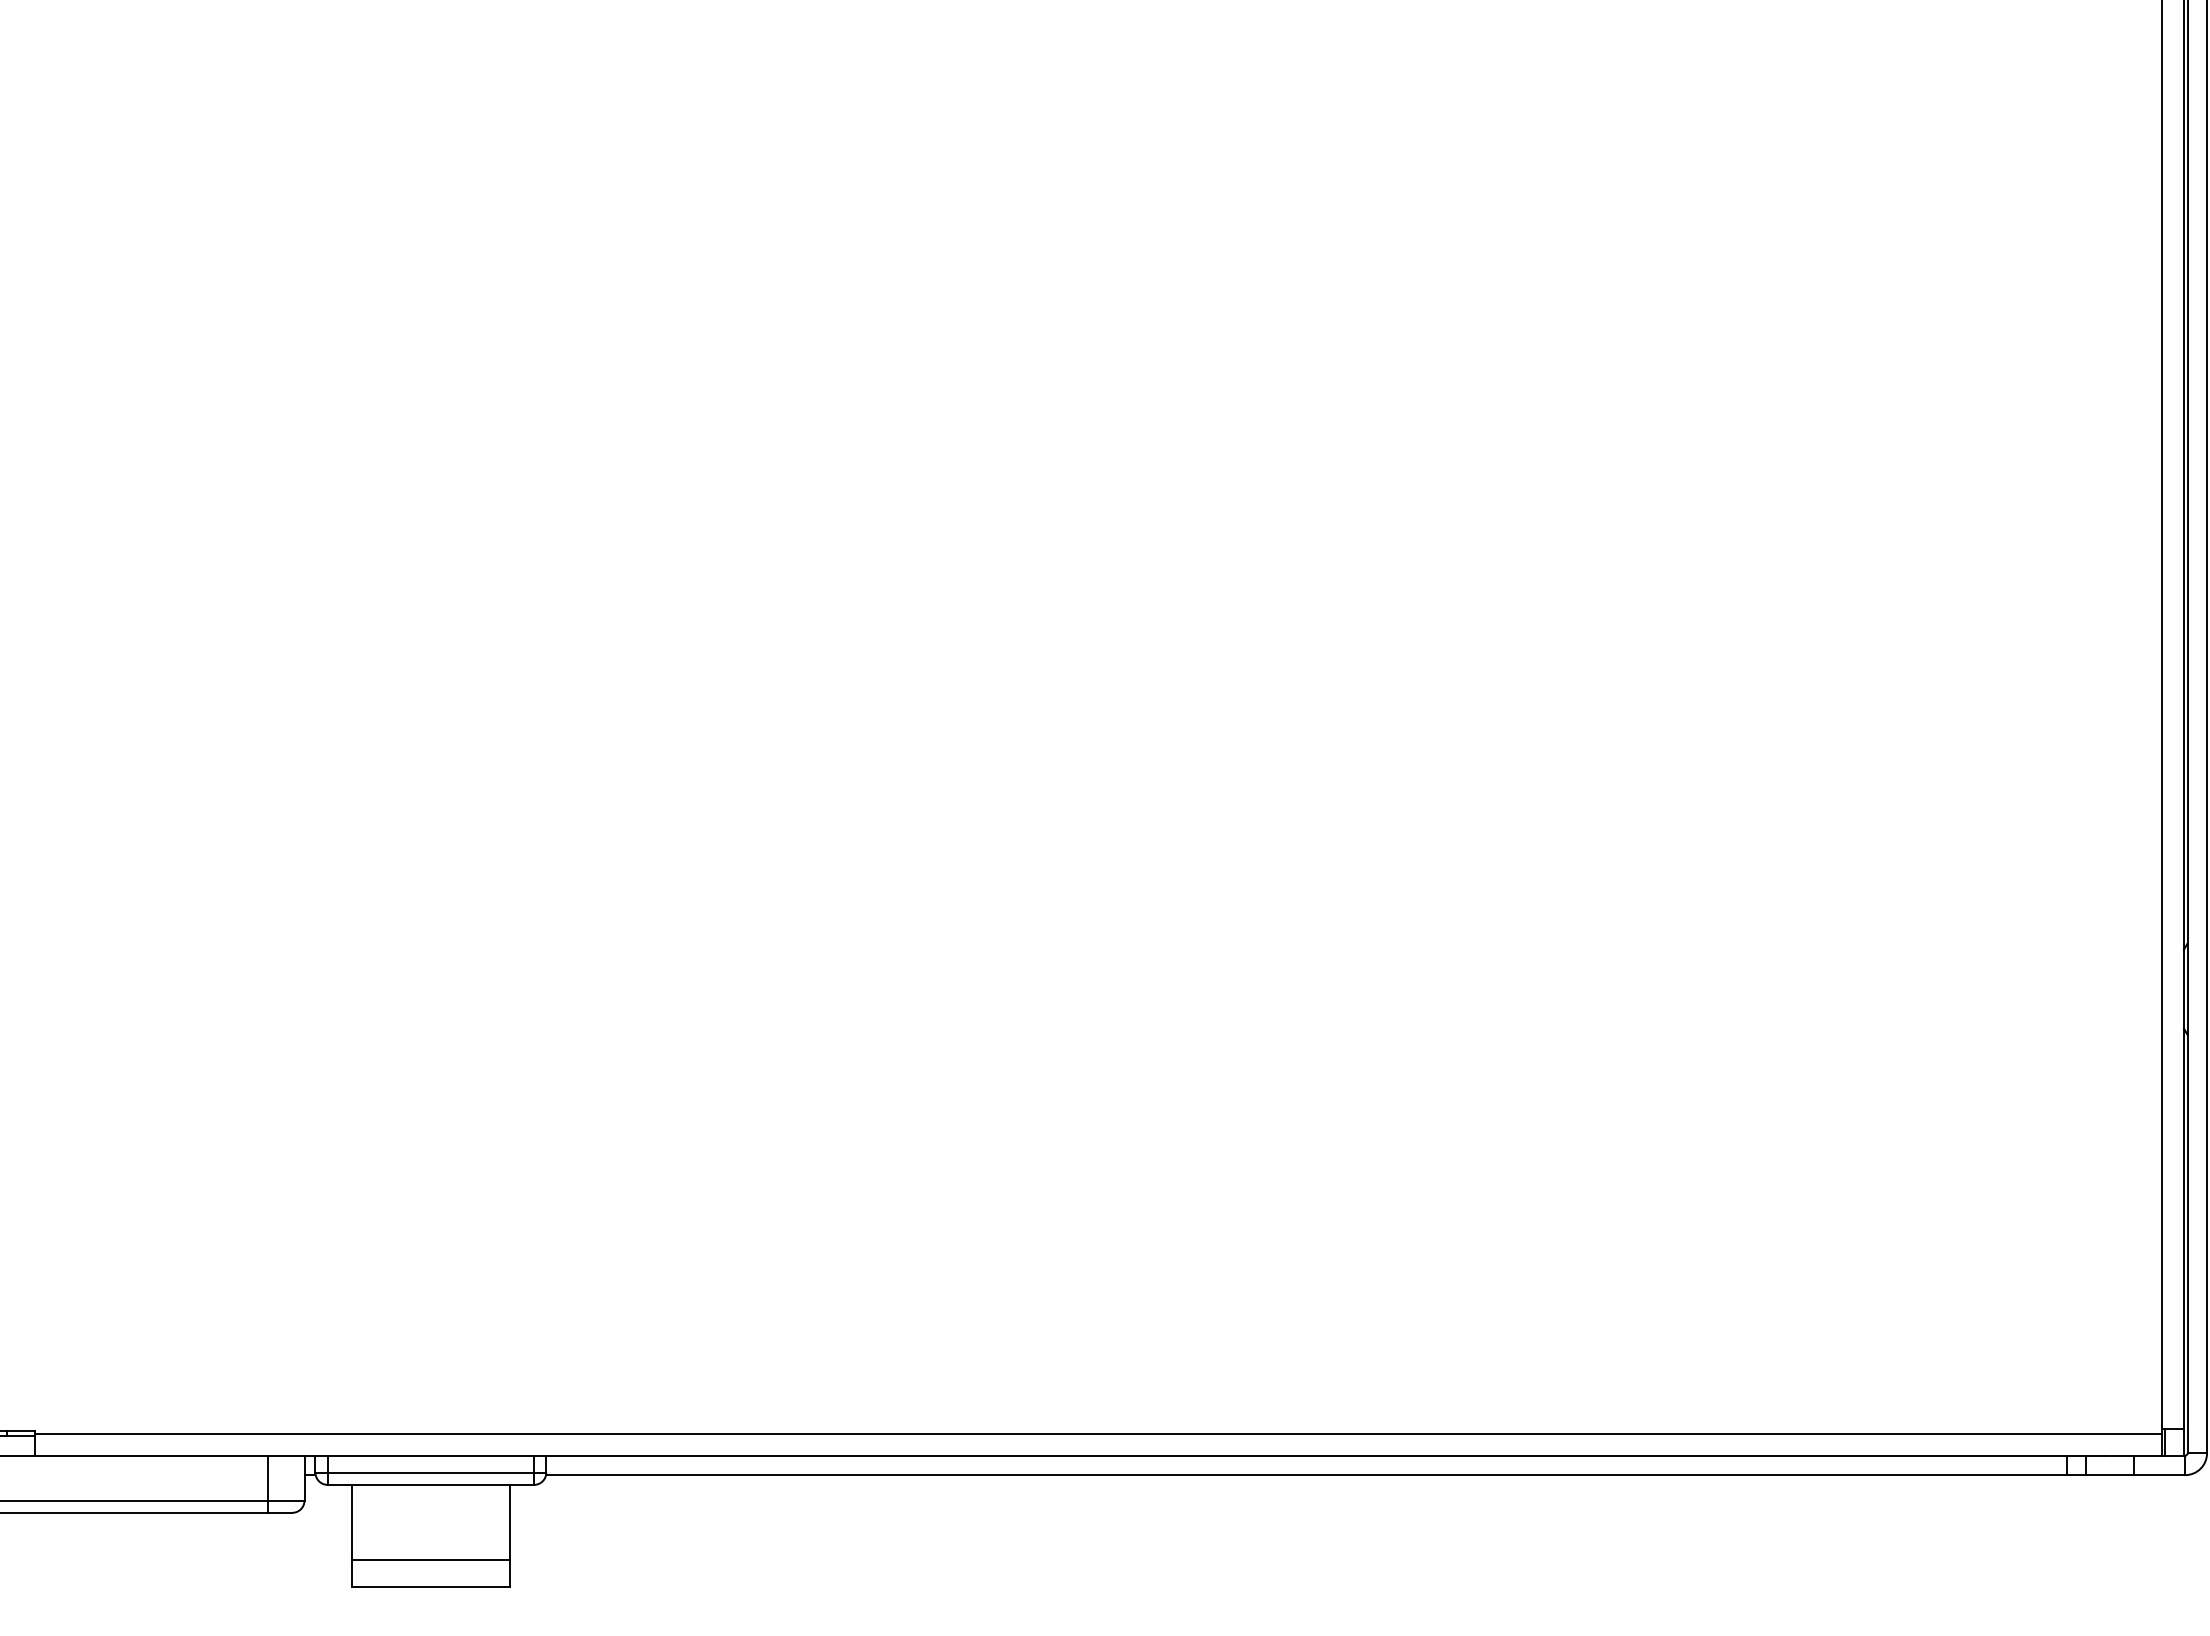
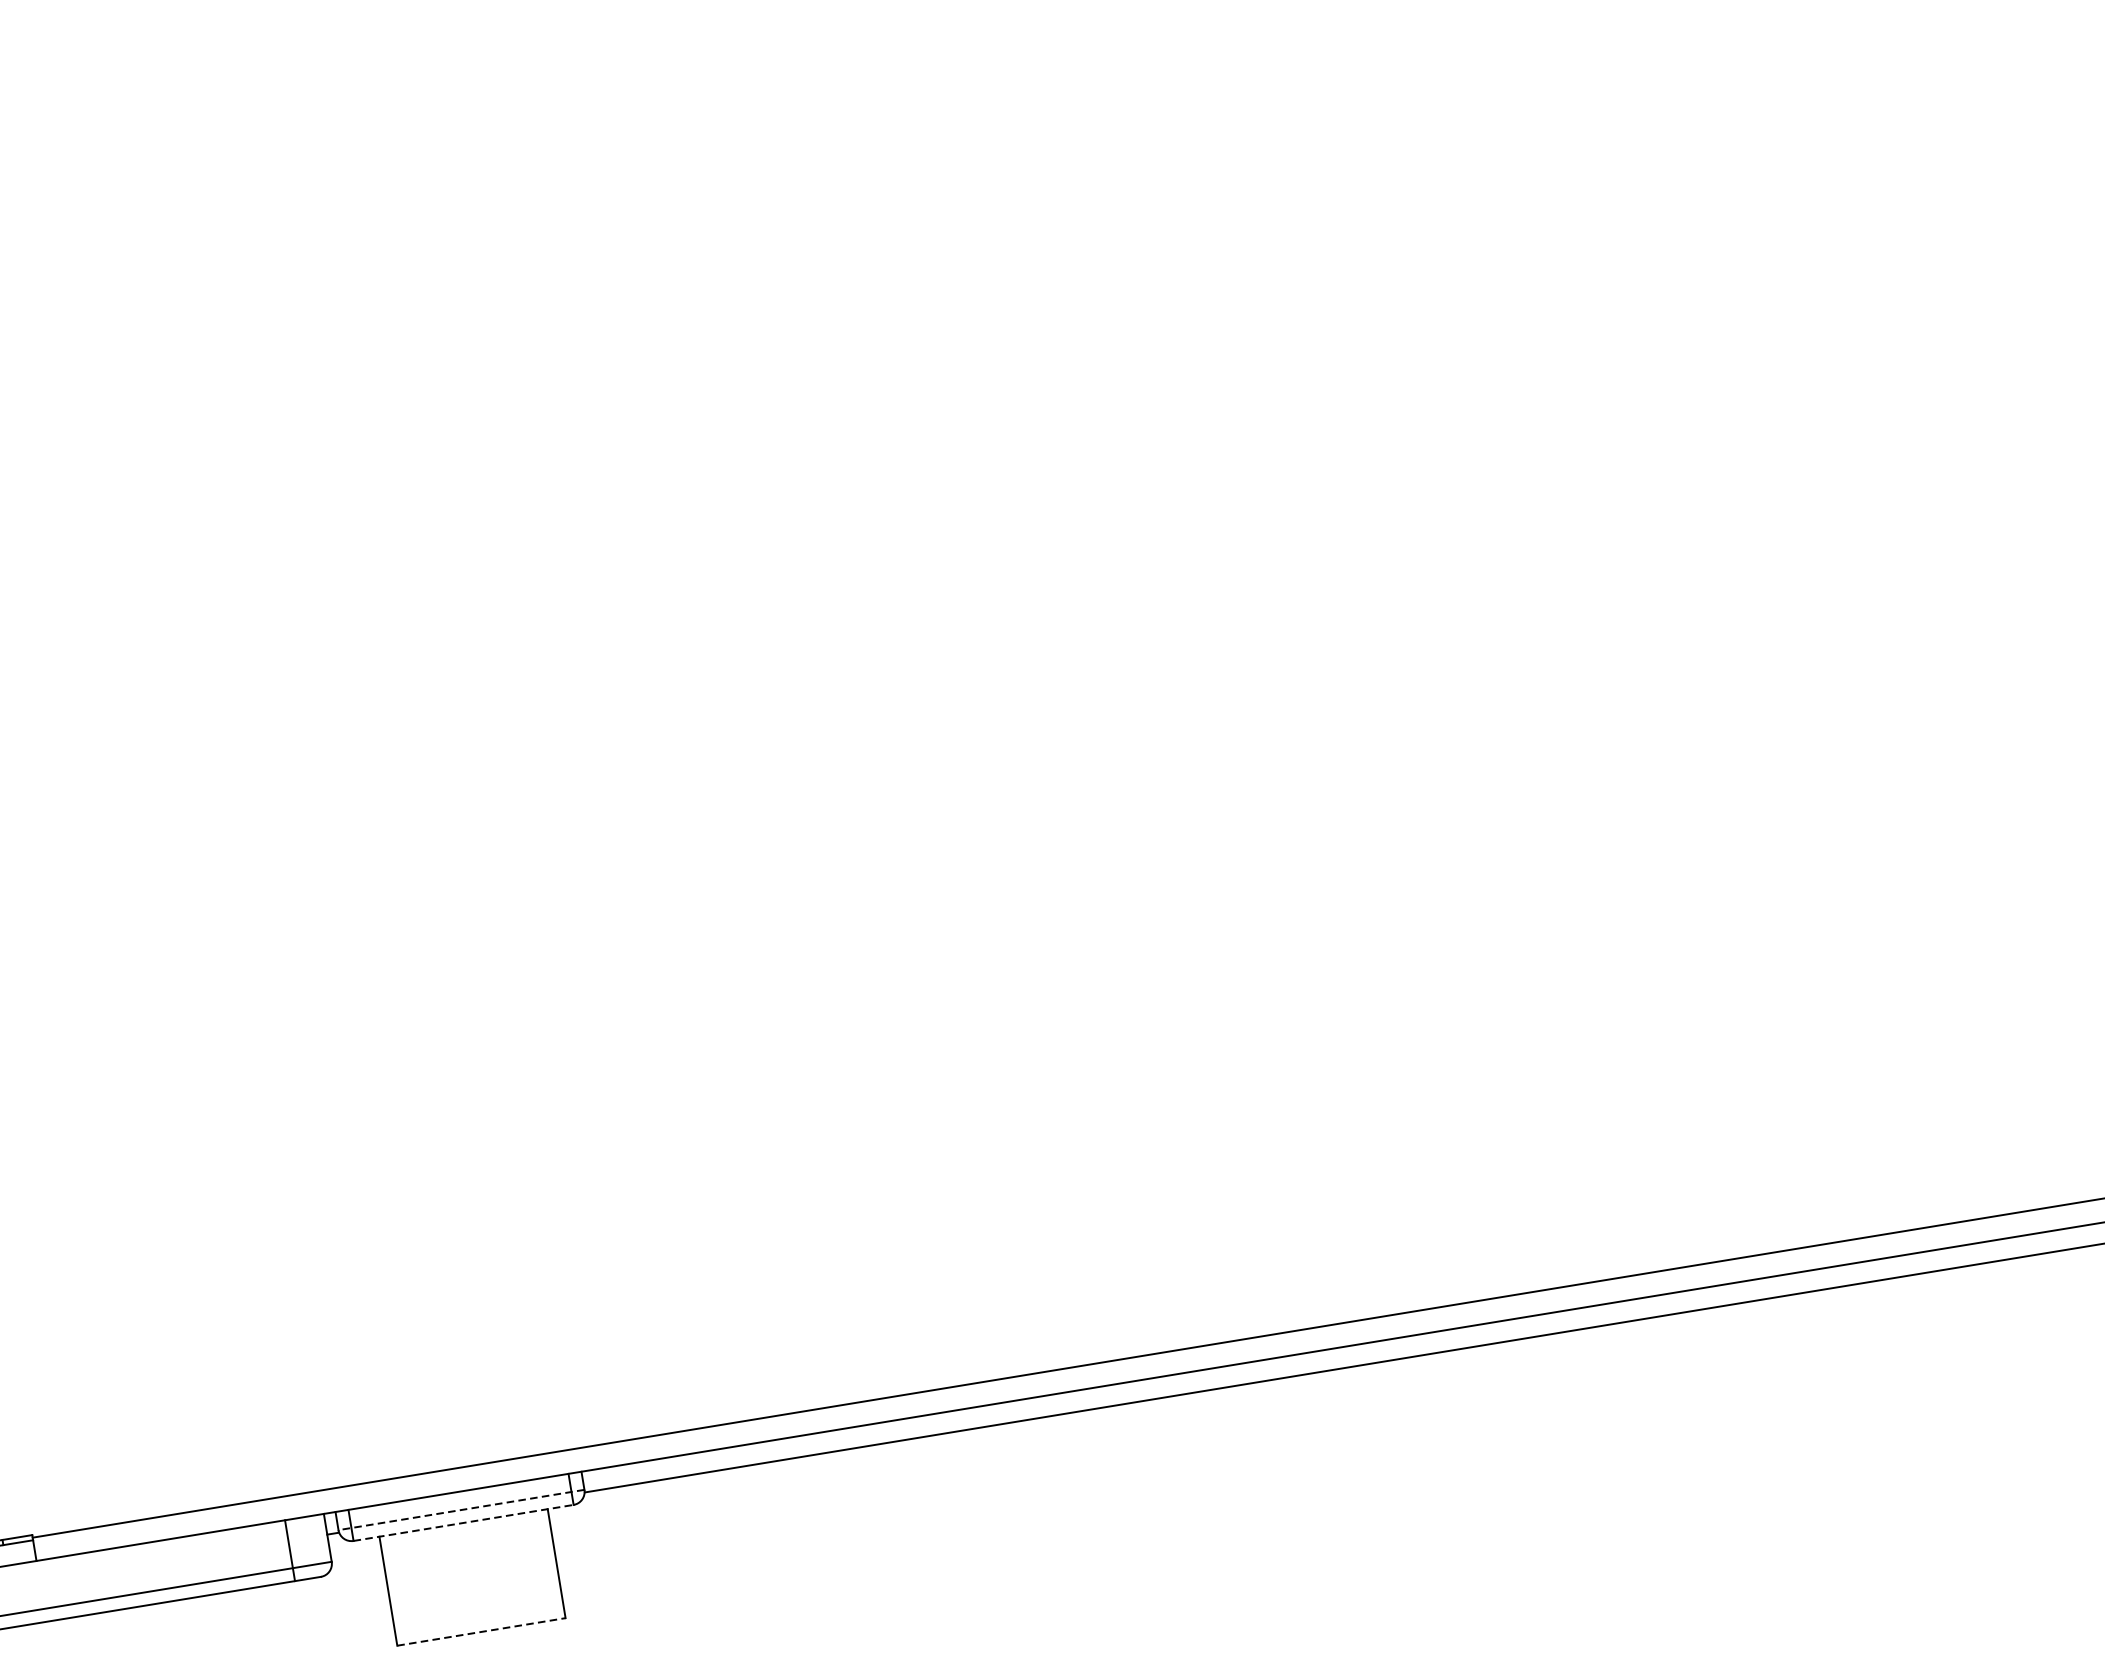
line: (430, 1472) -> (461, 1509), solid -> dashed
line: (431, 1484) -> (464, 1522), solid -> dashed
line: (430, 1559) -> (476, 1602), removed
line: (430, 1587) -> (481, 1632), solid -> dashed

